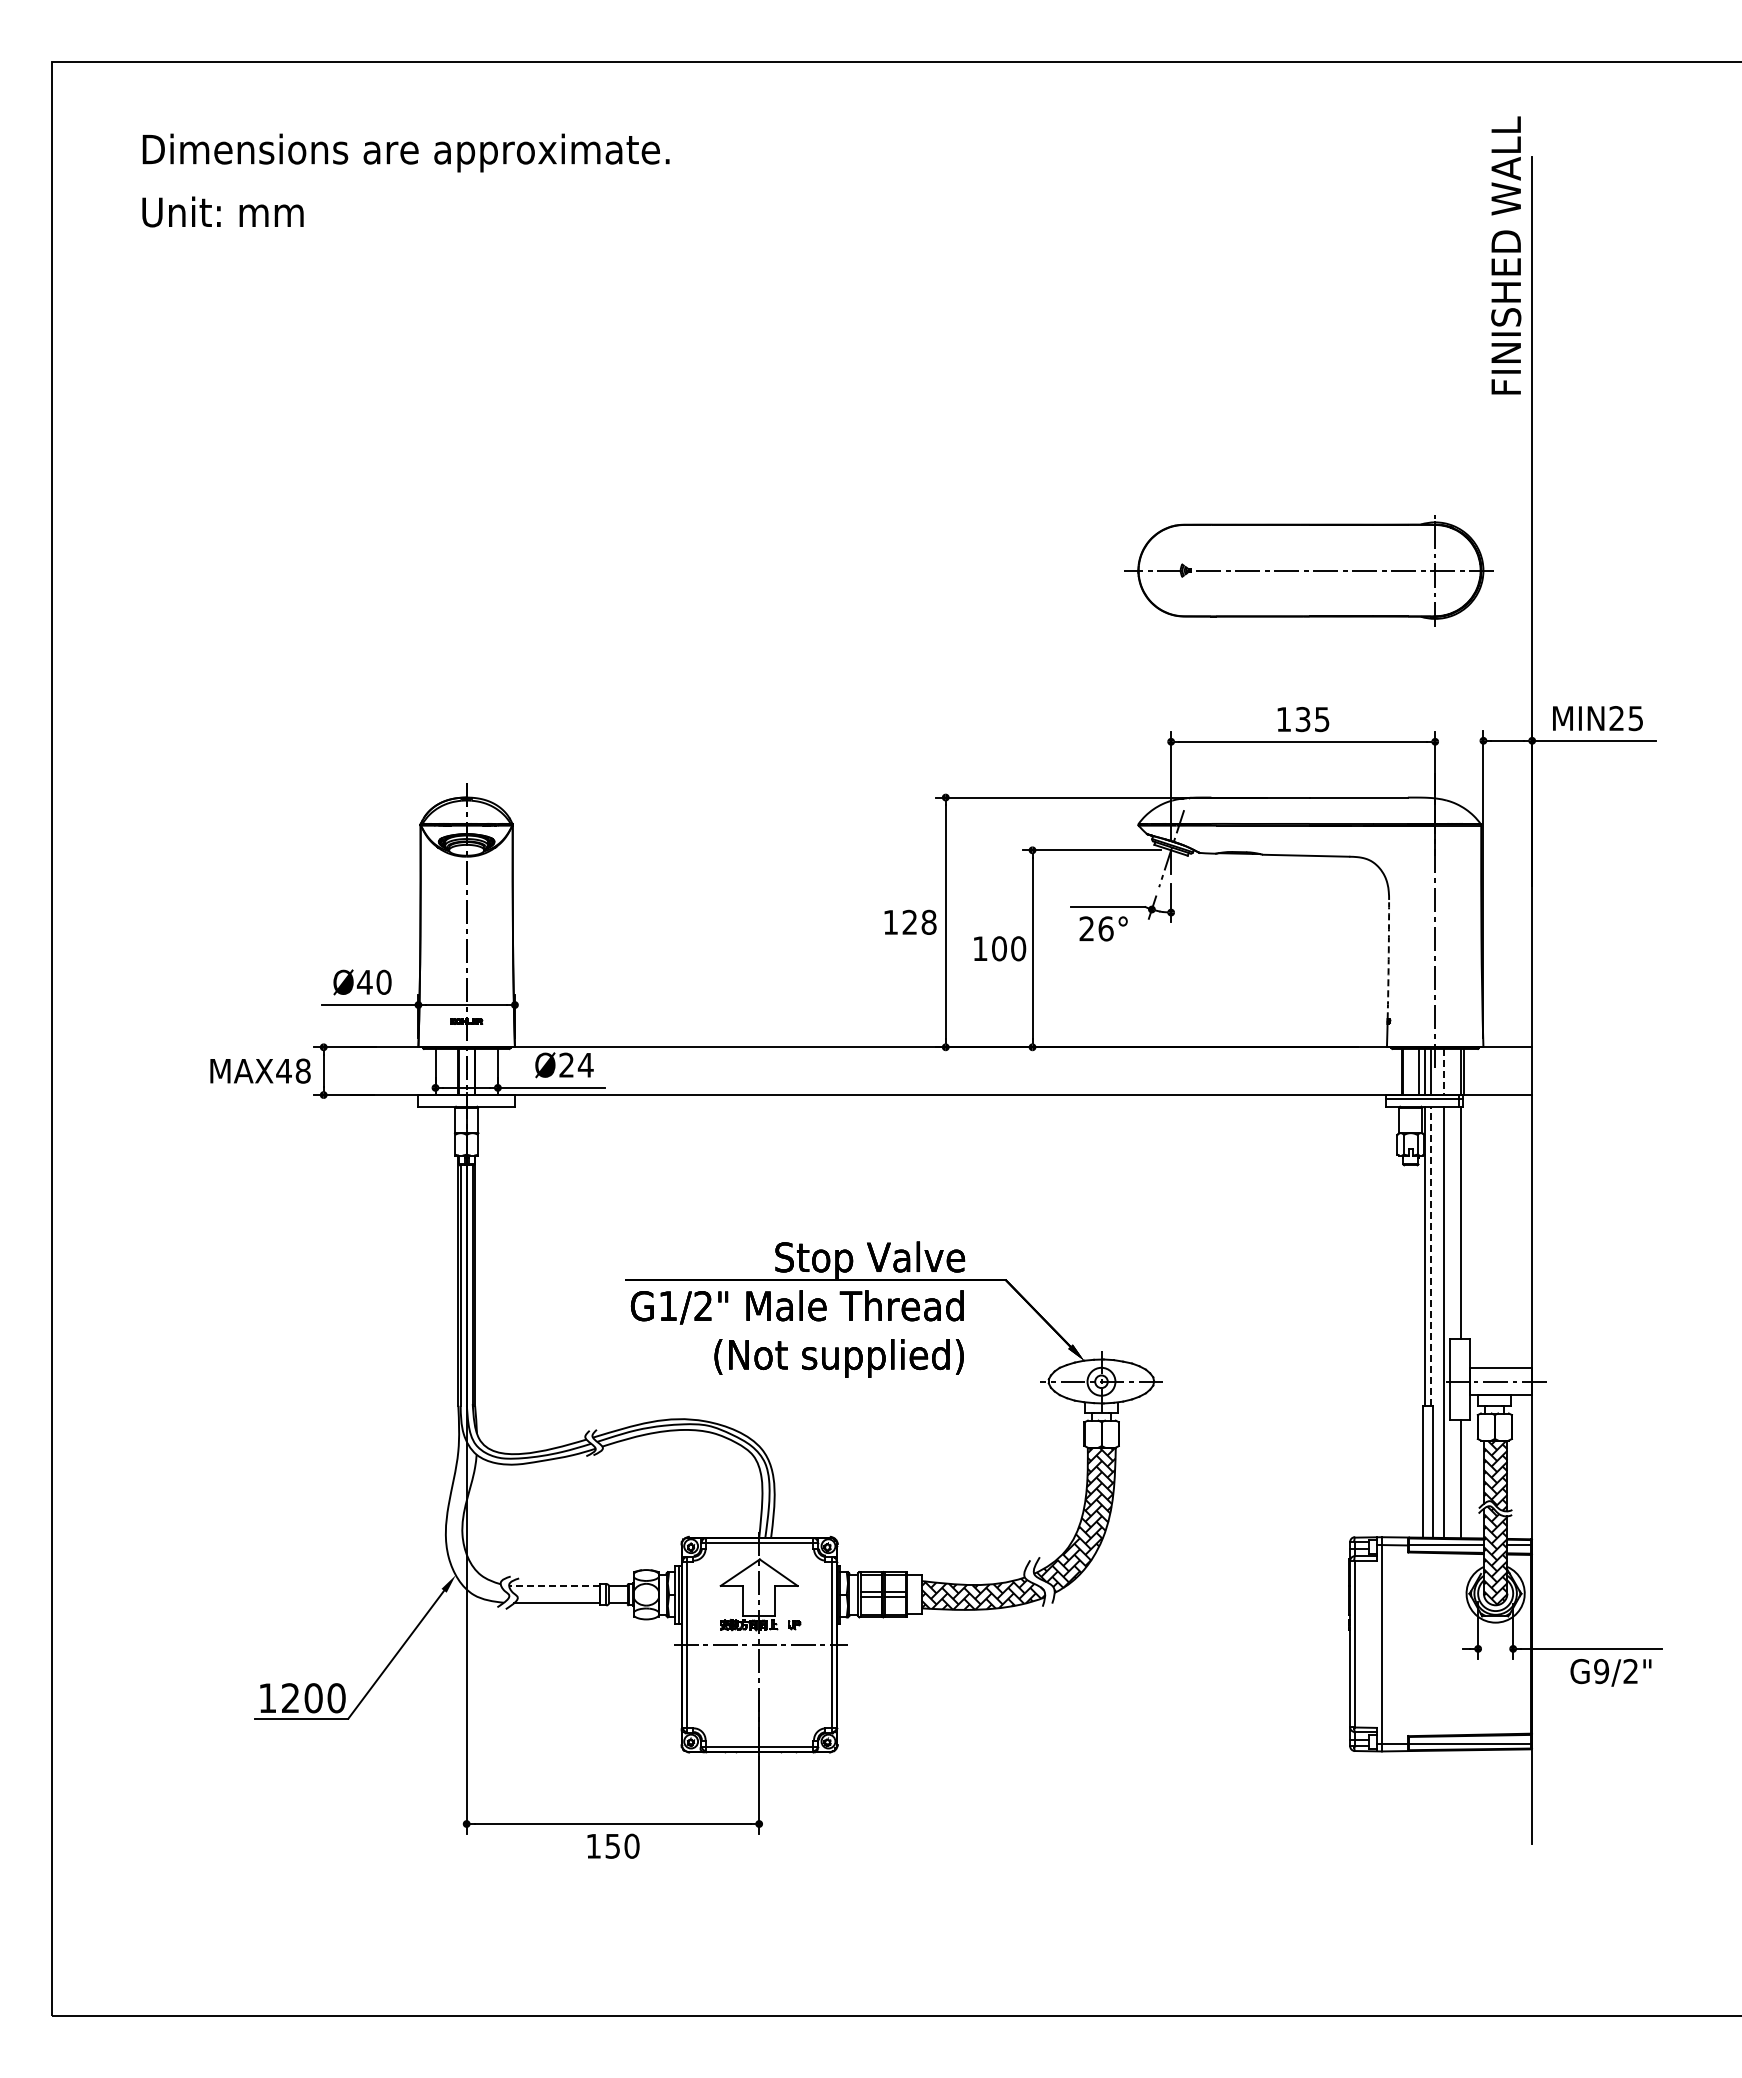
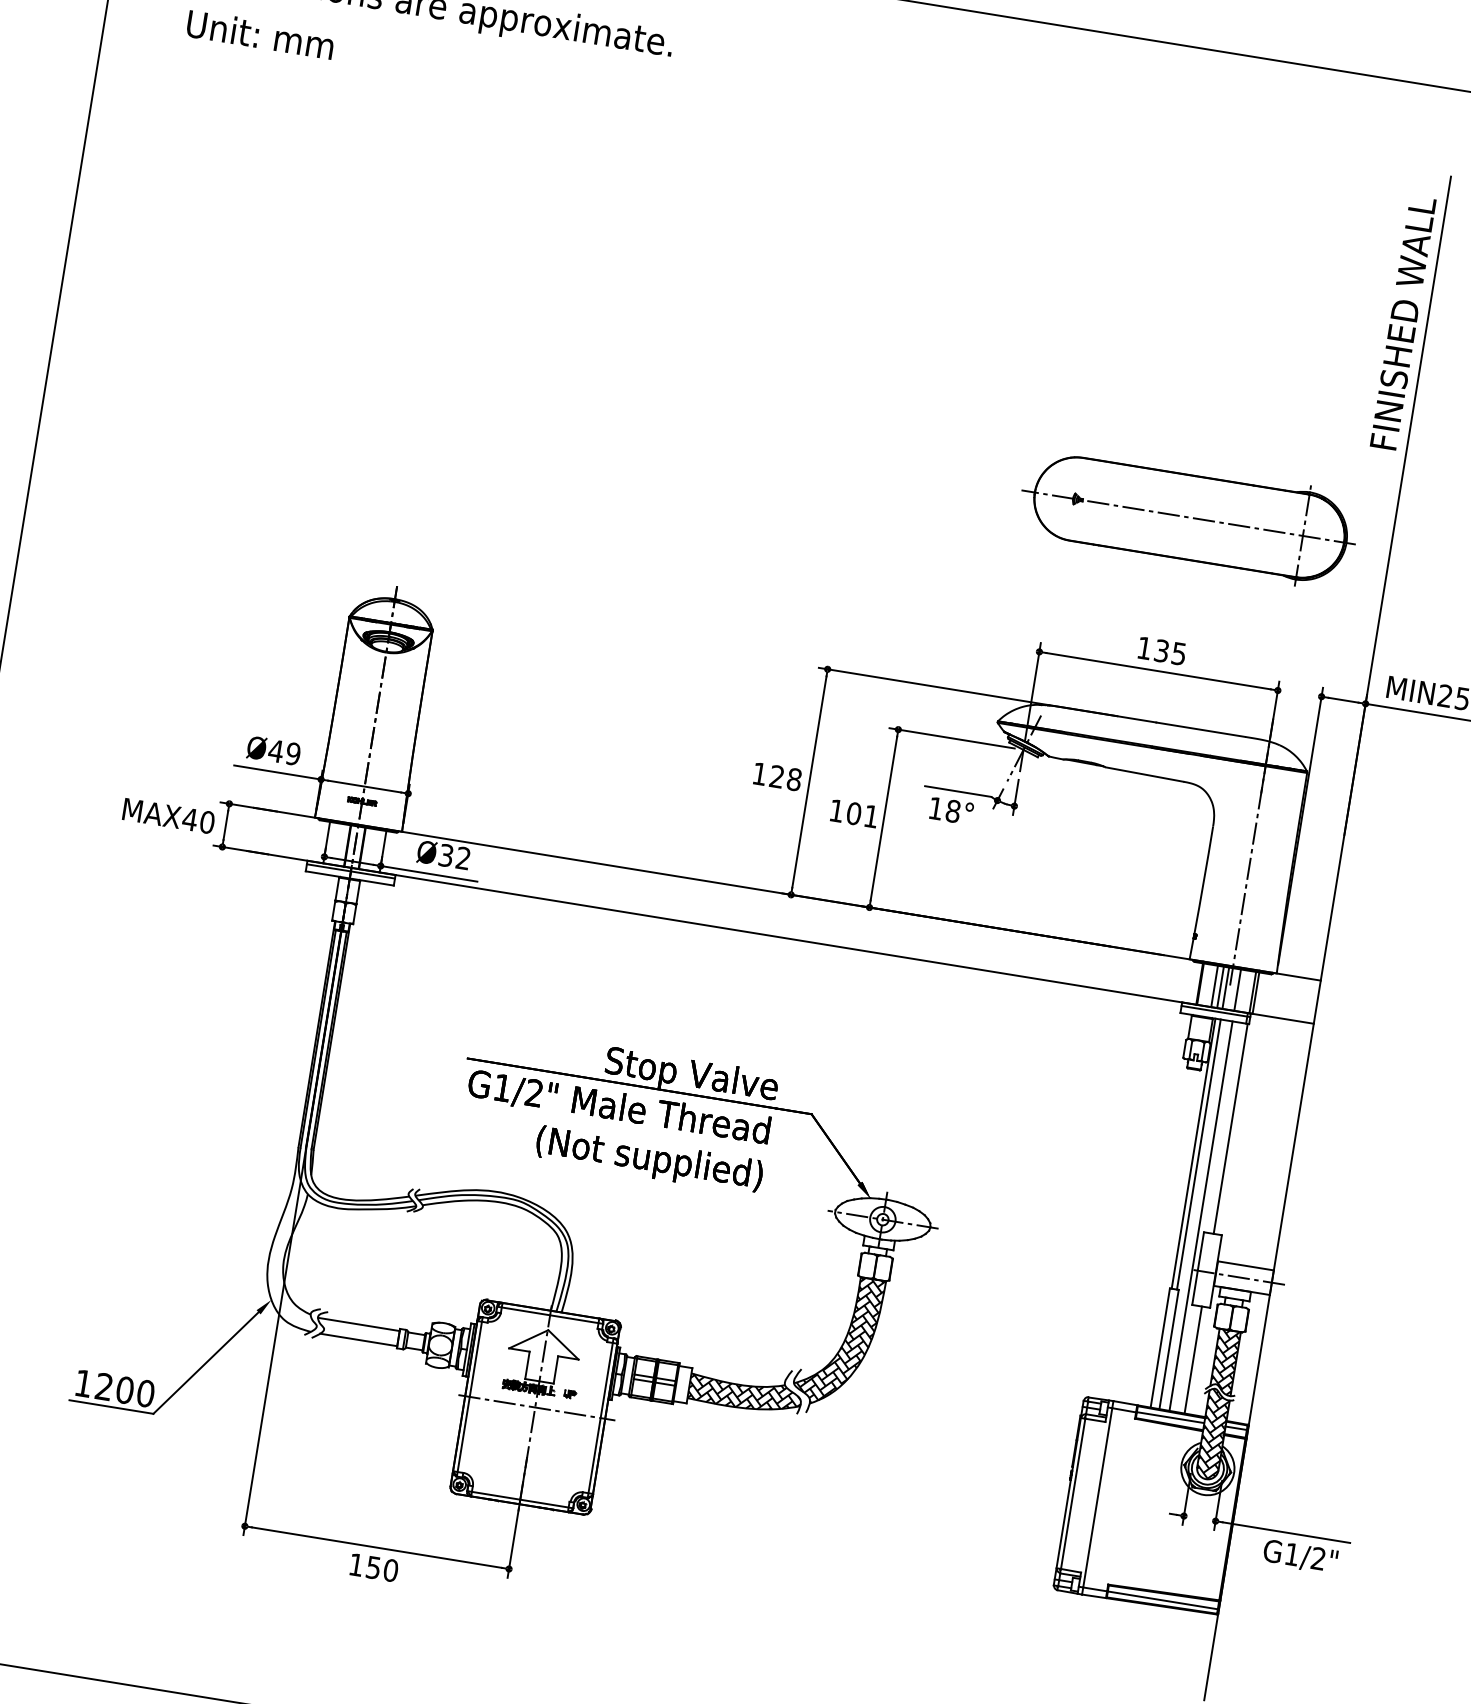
text: (1506, 255) -> (1403, 323), moved
text: (1096, 928) -> (944, 809), 26° -> 18°
text: (1018, 948) -> (871, 816), 100 -> 101
arc: (1388, 959) -> (1203, 880), dashed -> solid
text: (383, 982) -> (292, 754), Ø40 -> Ø49
text: (576, 1064) -> (455, 856), Ø24 -> Ø32
text: (302, 1071) -> (206, 822), MAX48 -> MAX40
line: (1444, 1072) -> (1237, 990), dashed -> solid
line: (466, 1098) -> (350, 870), added
line: (1431, 1256) -> (1199, 1154), dashed -> solid
line: (553, 1586) -> (358, 1324), dashed -> solid
text: (1601, 1671) -> (1292, 1554), G9/2" -> G1/2"

